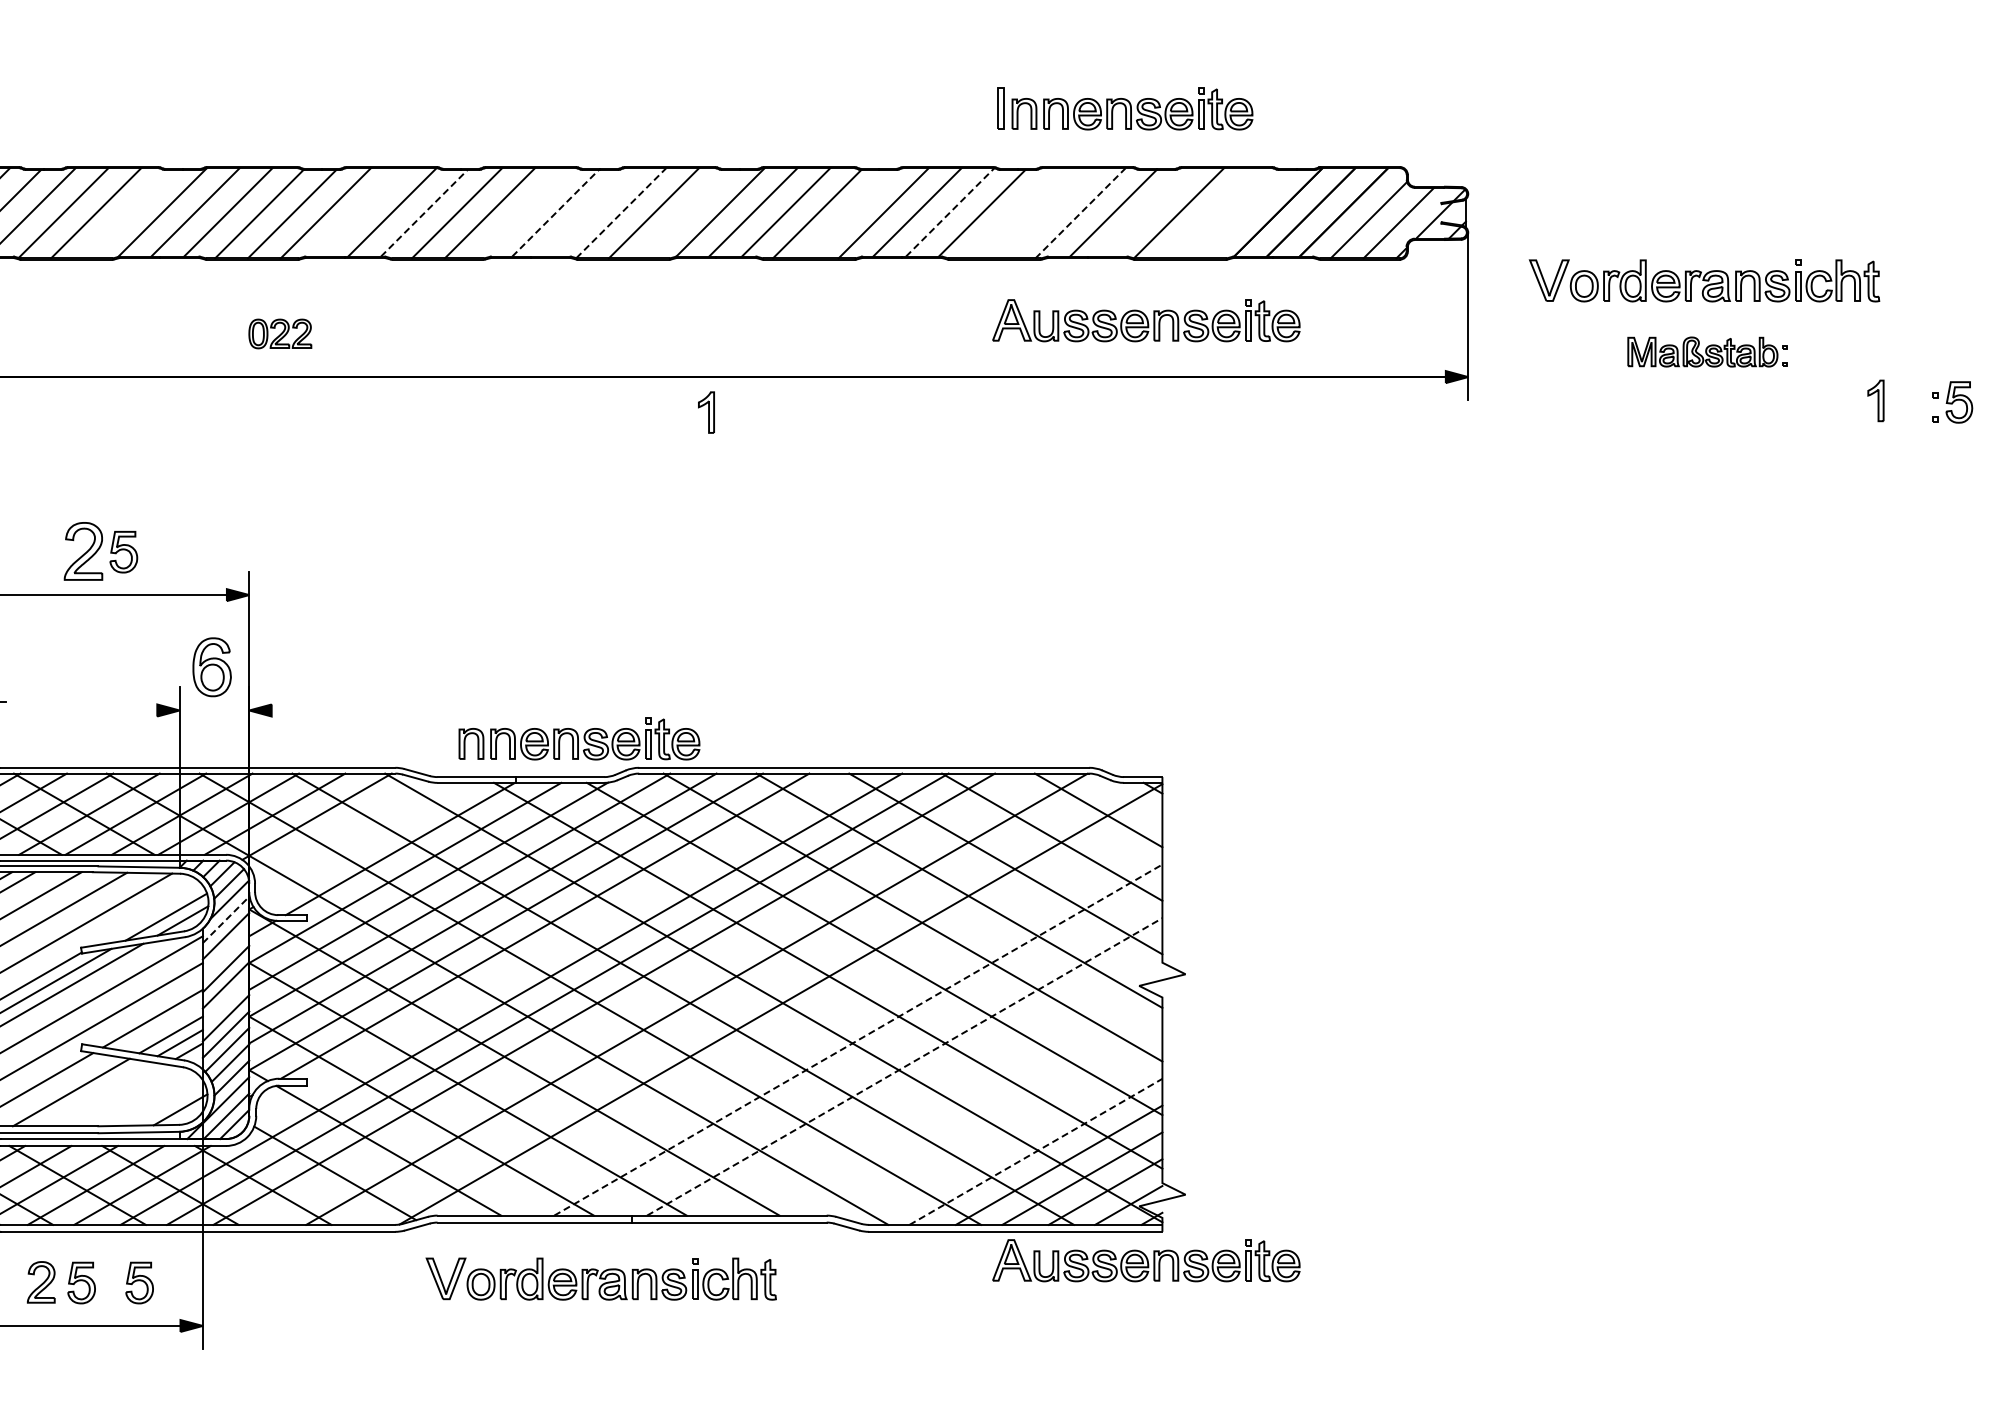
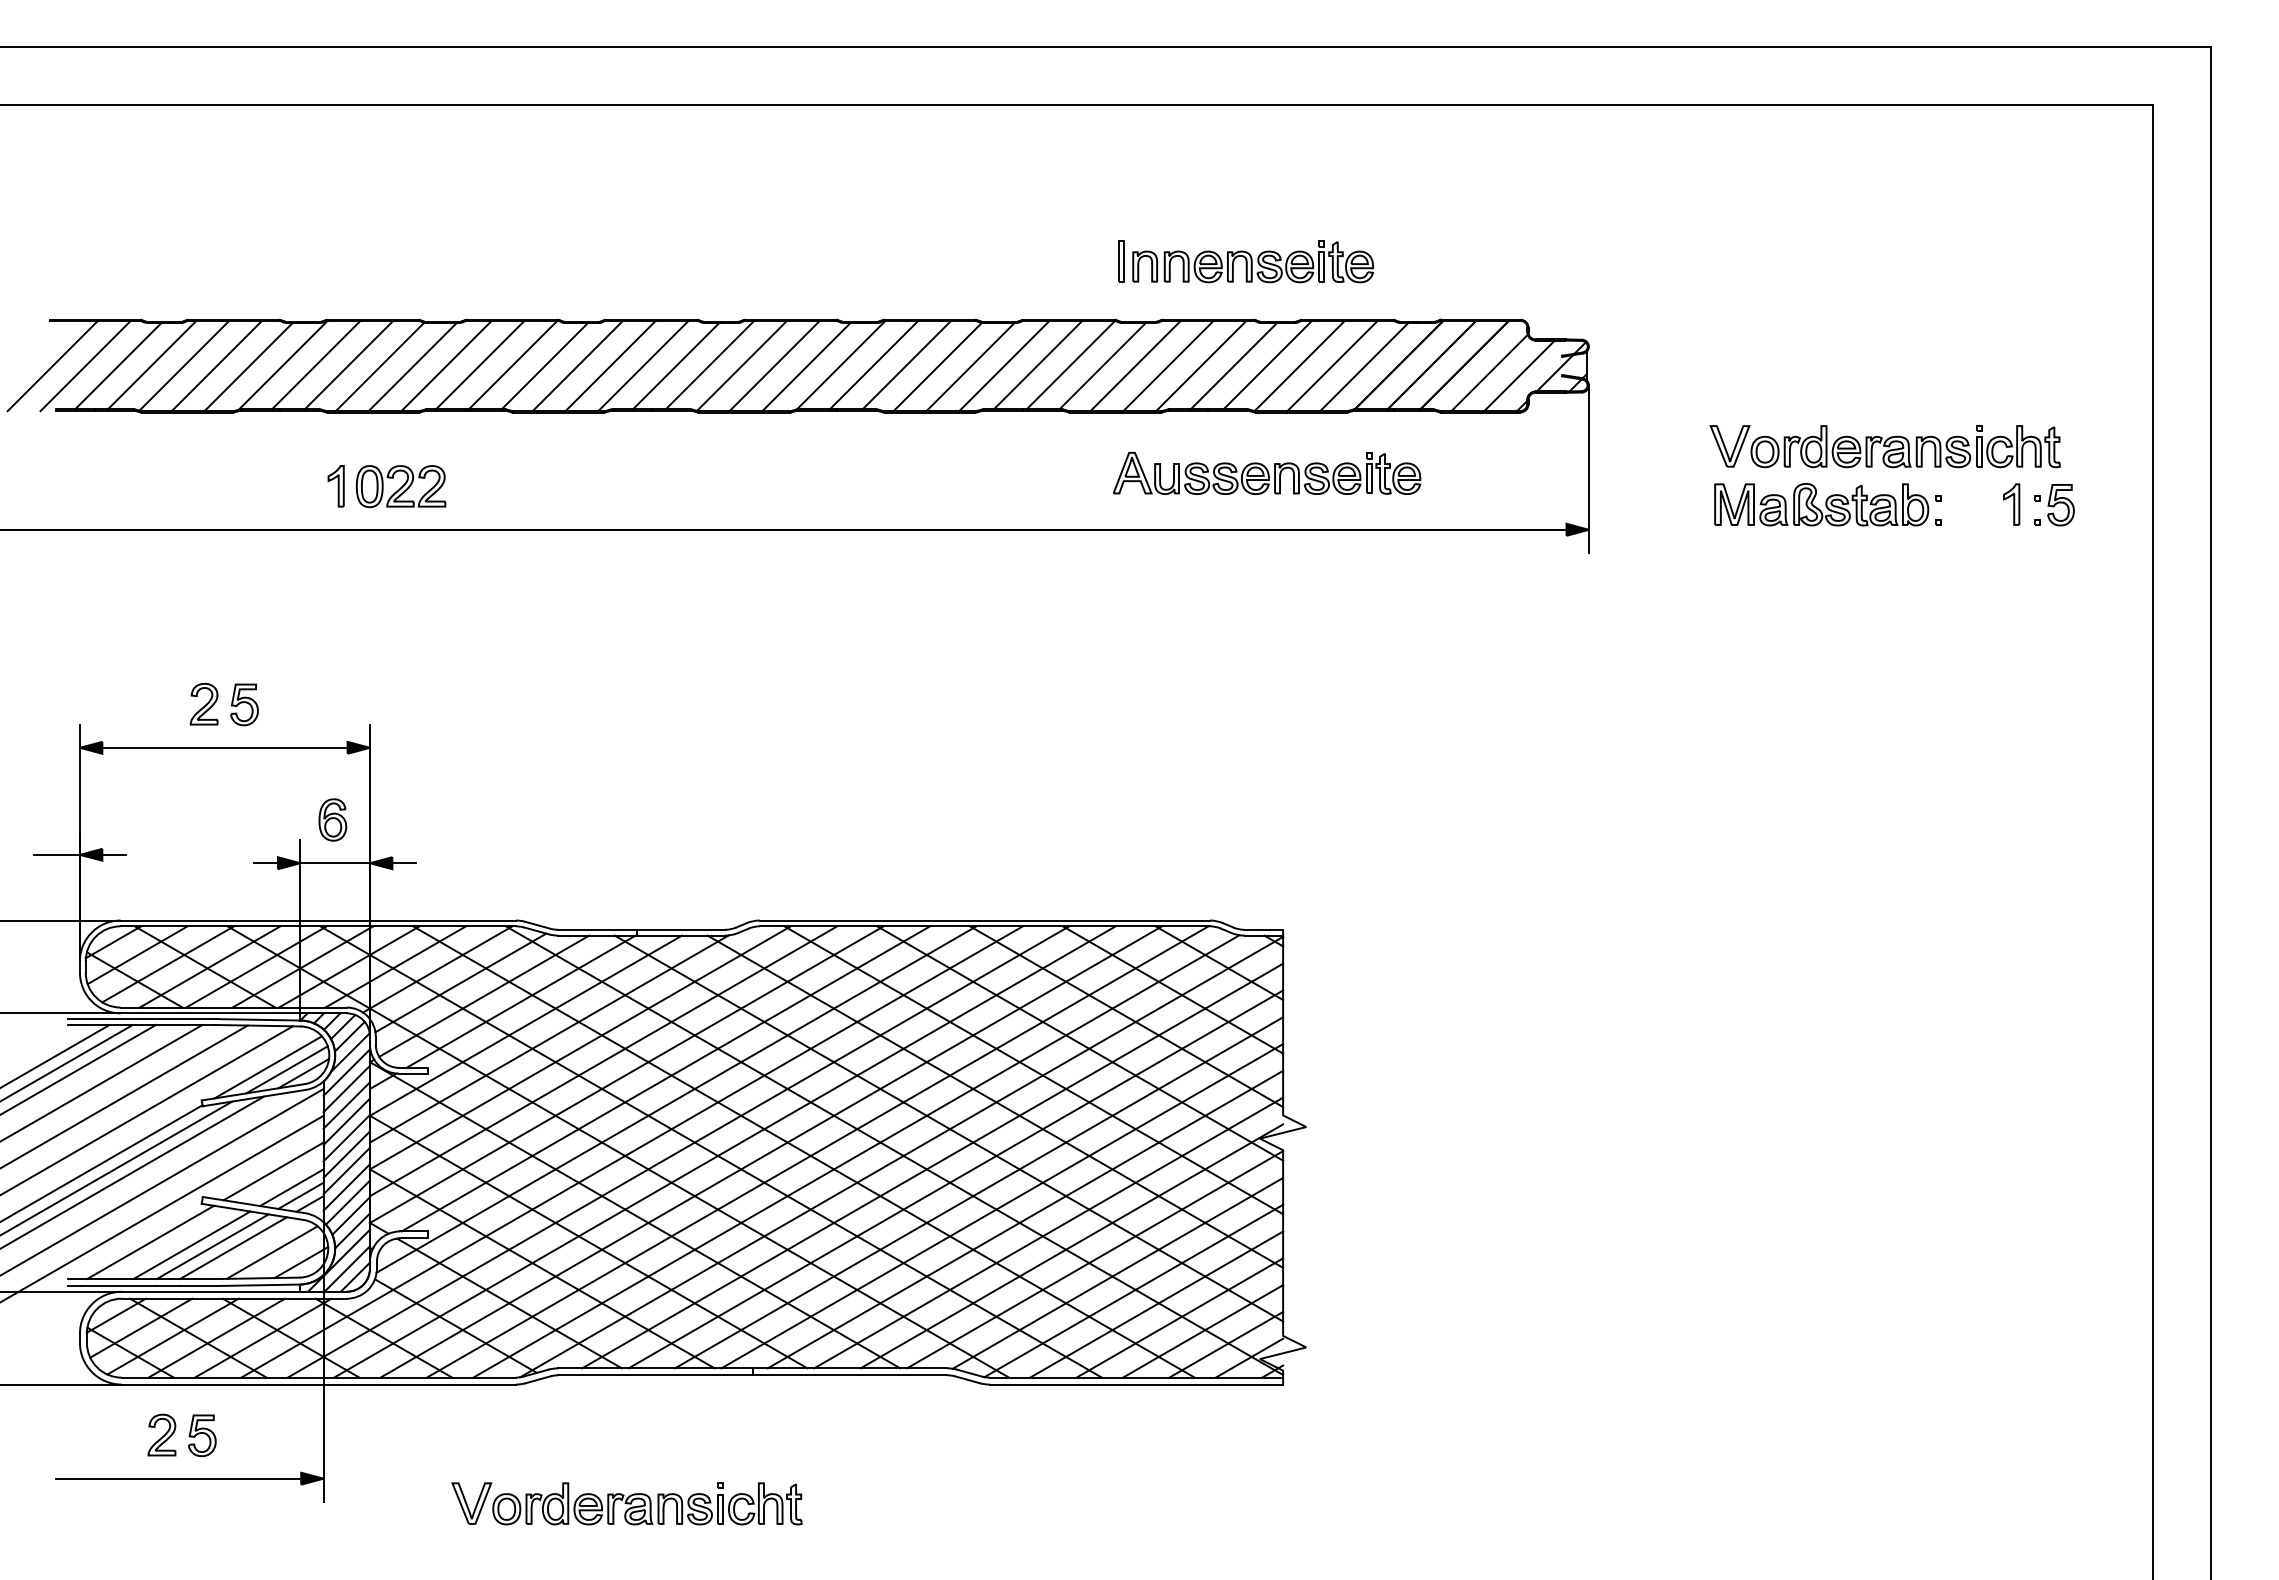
line: (359, 211) -> (480, 364), added
line: (588, 211) -> (709, 364), added
line: (950, 211) -> (1071, 364), dashed -> solid
line: (1146, 211) -> (1267, 364), added
line: (424, 212) -> (545, 365), dashed -> solid
line: (522, 212) -> (643, 365), added
line: (555, 212) -> (676, 365), dashed -> solid
line: (621, 212) -> (742, 365), dashed -> solid
line: (1014, 212) -> (1135, 365), added
line: (1047, 212) -> (1168, 365), added
line: (1211, 212) -> (1332, 365), added
line: (127, 213) -> (248, 366), added
line: (685, 213) -> (806, 366), added
line: (849, 213) -> (970, 366), added
line: (1080, 213) -> (1201, 366), dashed -> solid
line: (1243, 213) -> (1364, 366), added
part: (1703, 280) -> (1884, 446), moved
part: (279, 333) -> (400, 486), size x1.43
part: (1706, 351) -> (1827, 504), size x1.43
part: (1875, 400) -> (2011, 504), moved
part: (1952, 402) -> (2054, 505), moved
part: (705, 412) -> (335, 486), moved
part: (82, 551) -> (203, 704), size x0.71
part: (211, 666) -> (332, 819), size x0.71
line: (144, 710) -> (265, 863), added
line: (213, 710) -> (334, 863), added
line: (283, 710) -> (404, 863), added
part: (579, 738) -> (700, 891), removed
line: (339, 829) -> (460, 982), added
line: (363, 842) -> (484, 995), added
line: (146, 914) -> (267, 1067), added
line: (225, 919) -> (346, 1072), dashed -> solid
line: (555, 946) -> (676, 1099), added
line: (225, 952) -> (346, 1105), added
line: (650, 998) -> (771, 1151), added
line: (225, 1001) -> (346, 1154), added
line: (735, 1003) -> (856, 1156), added
line: (811, 1012) -> (932, 1165), added
line: (834, 1026) -> (955, 1179), added
line: (858, 1039) -> (979, 1192), dashed -> solid
line: (881, 1053) -> (1002, 1206), added
line: (904, 1066) -> (1025, 1219), dashed -> solid
line: (927, 1079) -> (1048, 1232), added
line: (91, 1093) -> (212, 1246), added
line: (950, 1093) -> (1071, 1246), added
line: (112, 1095) -> (233, 1248), added
line: (150, 1099) -> (271, 1252), added
line: (974, 1106) -> (1095, 1259), added
line: (996, 1119) -> (1117, 1272), added
line: (1012, 1137) -> (1133, 1290), added
line: (1036, 1151) -> (1157, 1304), dashed -> solid
part: (1146, 1260) -> (1267, 1413), removed
part: (600, 1278) -> (626, 1503), moved
part: (139, 1282) -> (260, 1435), removed

